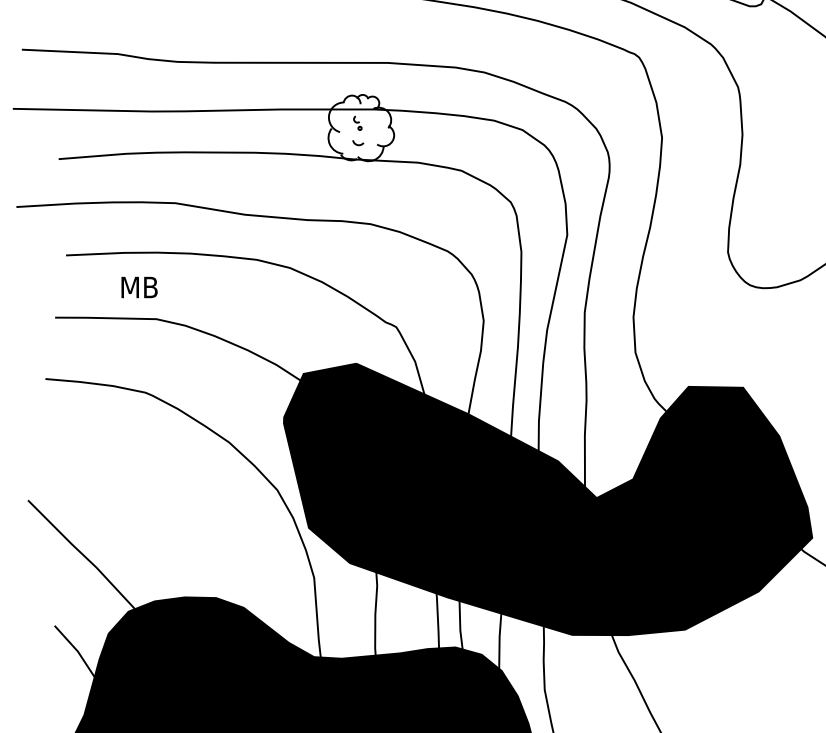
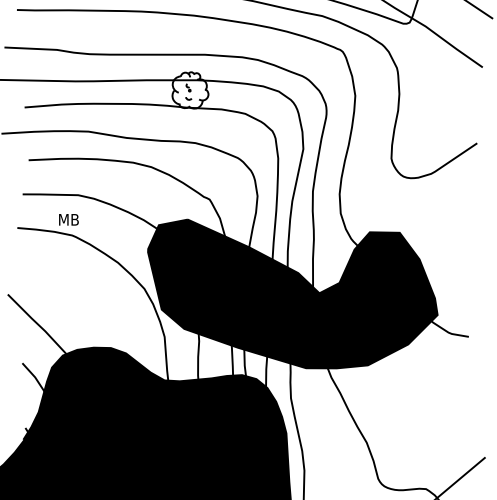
text: (138, 286) -> (68, 219), moved

